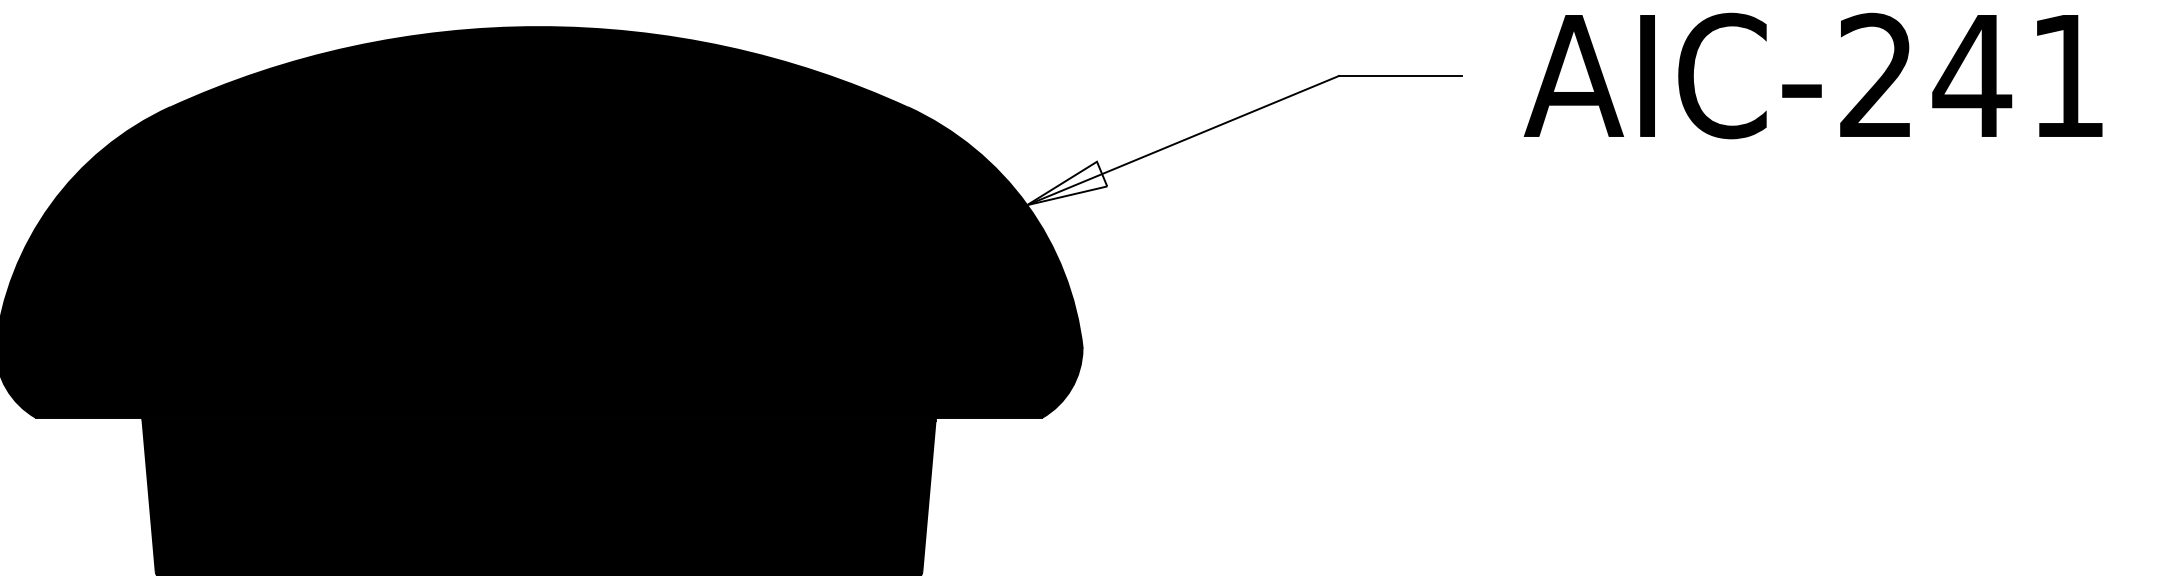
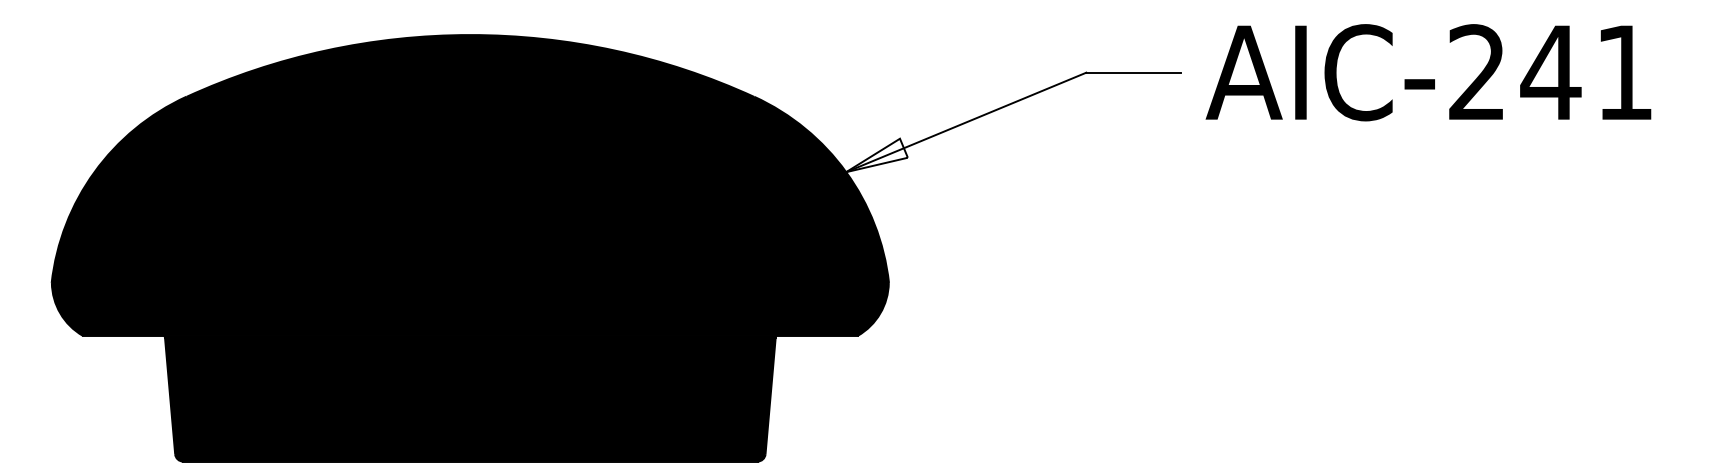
text: (1813, 75) -> (1428, 72), moved

